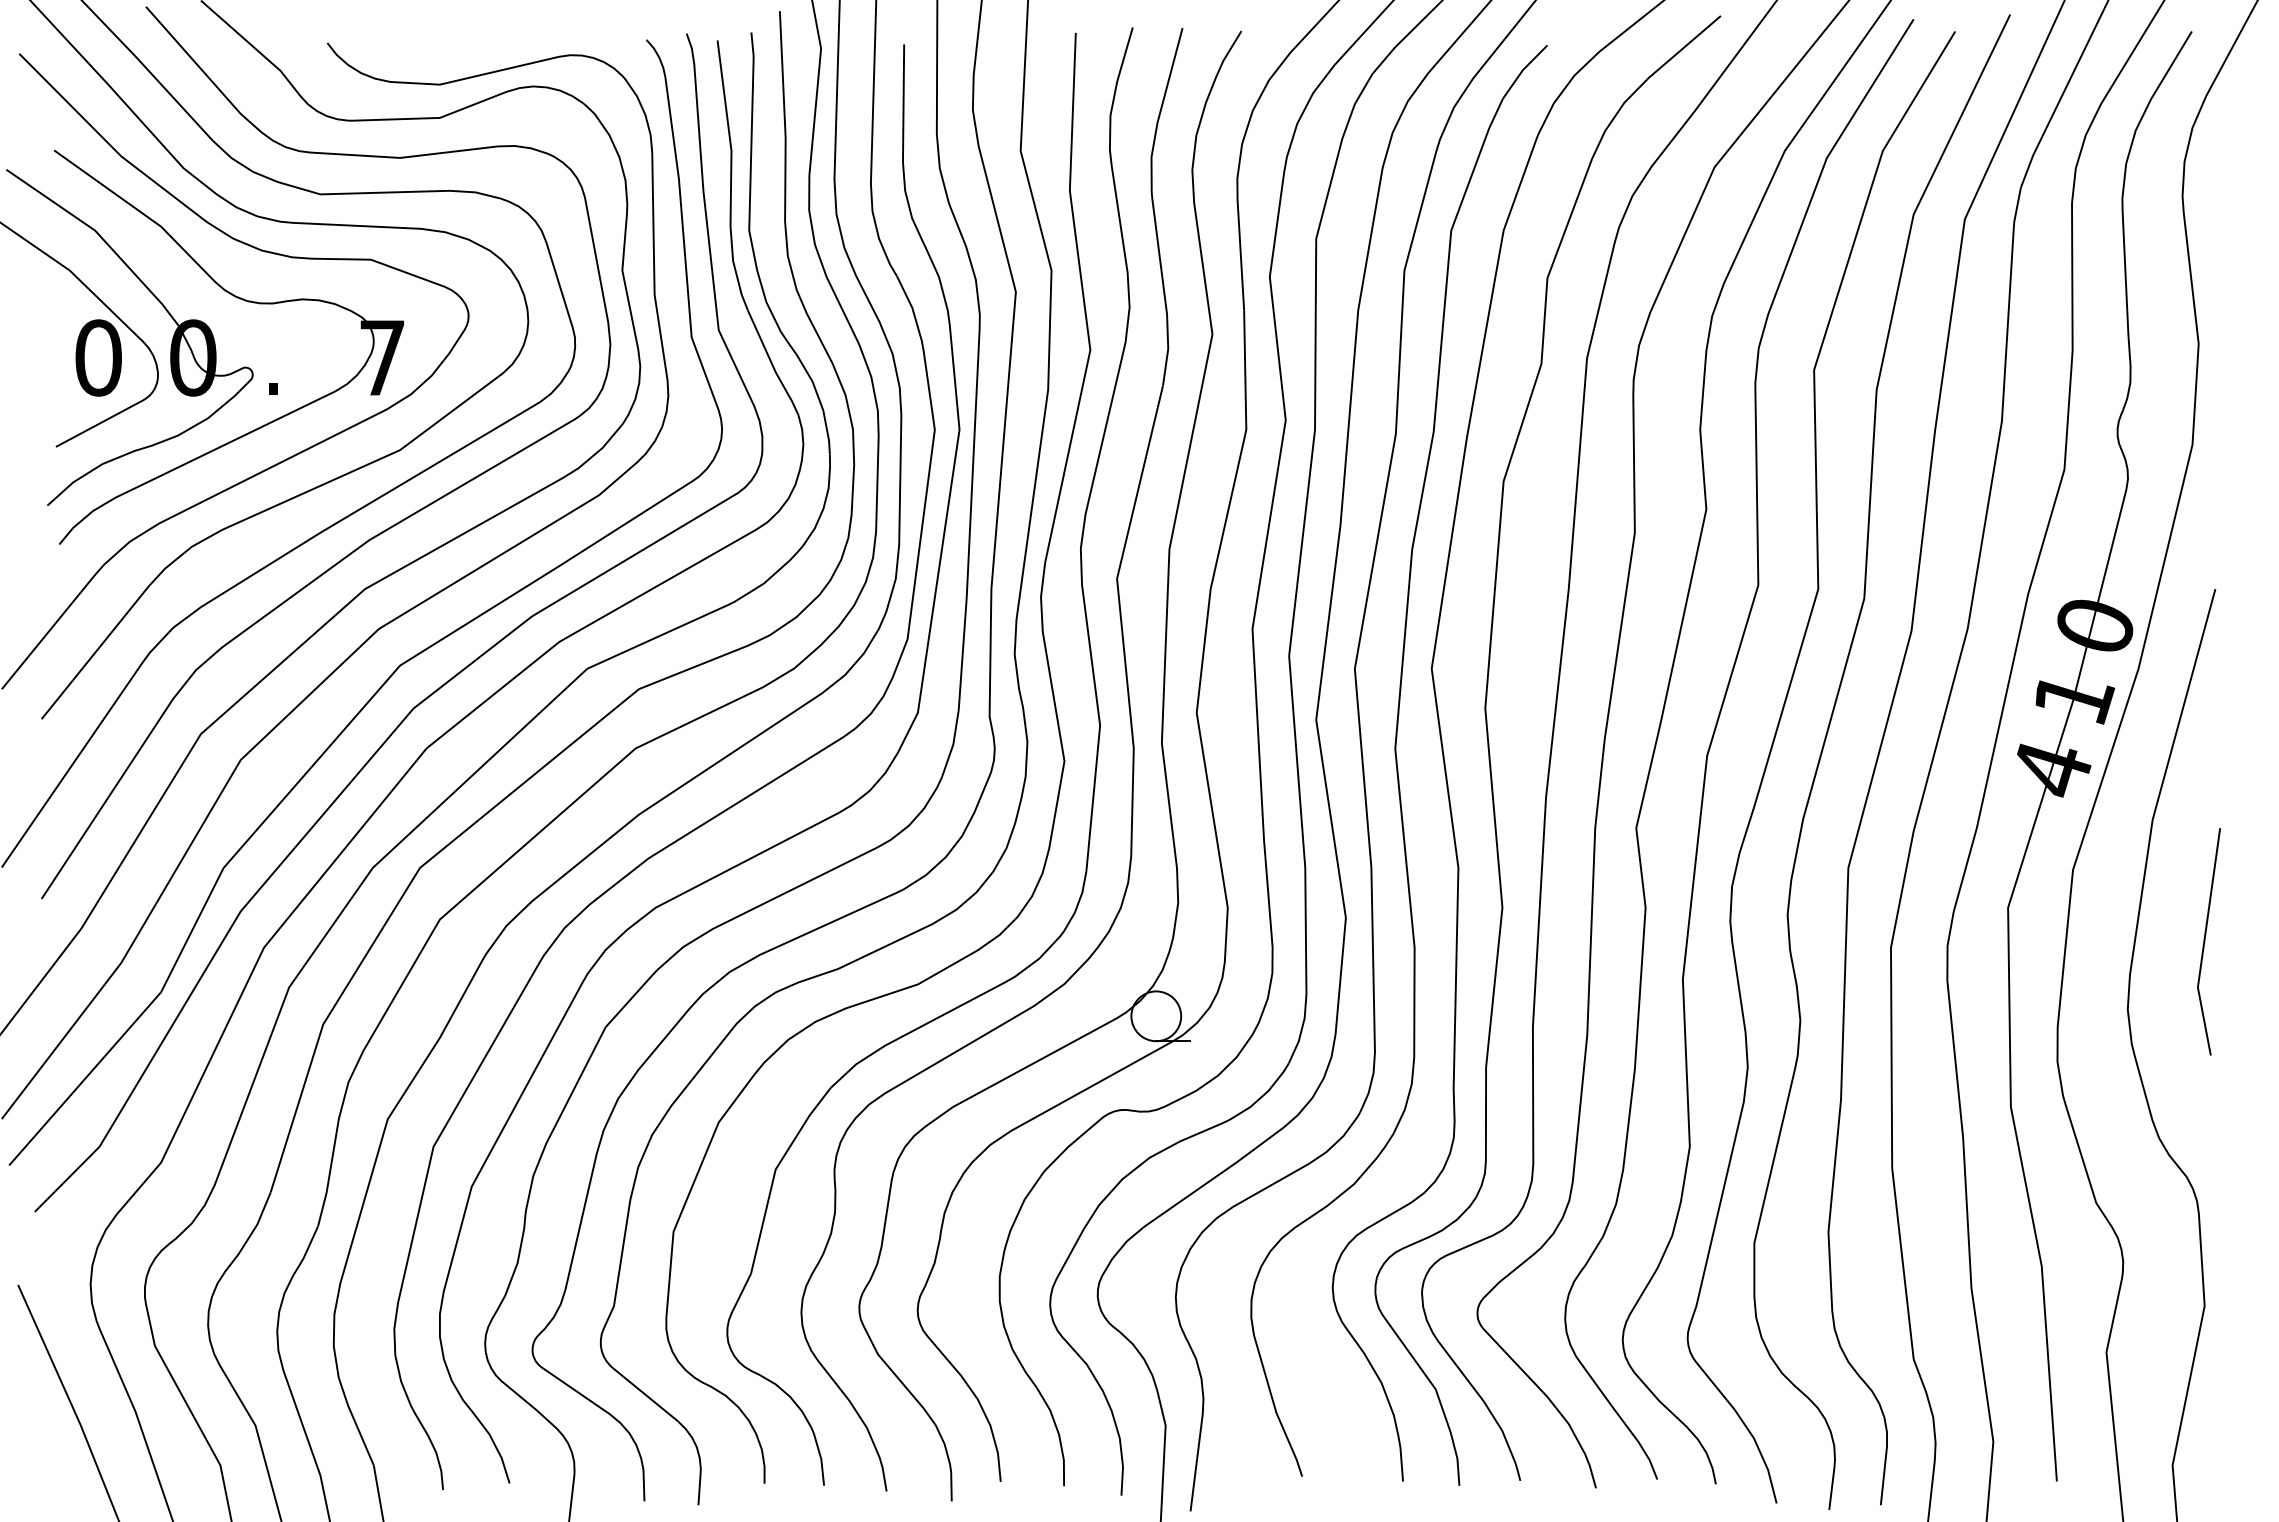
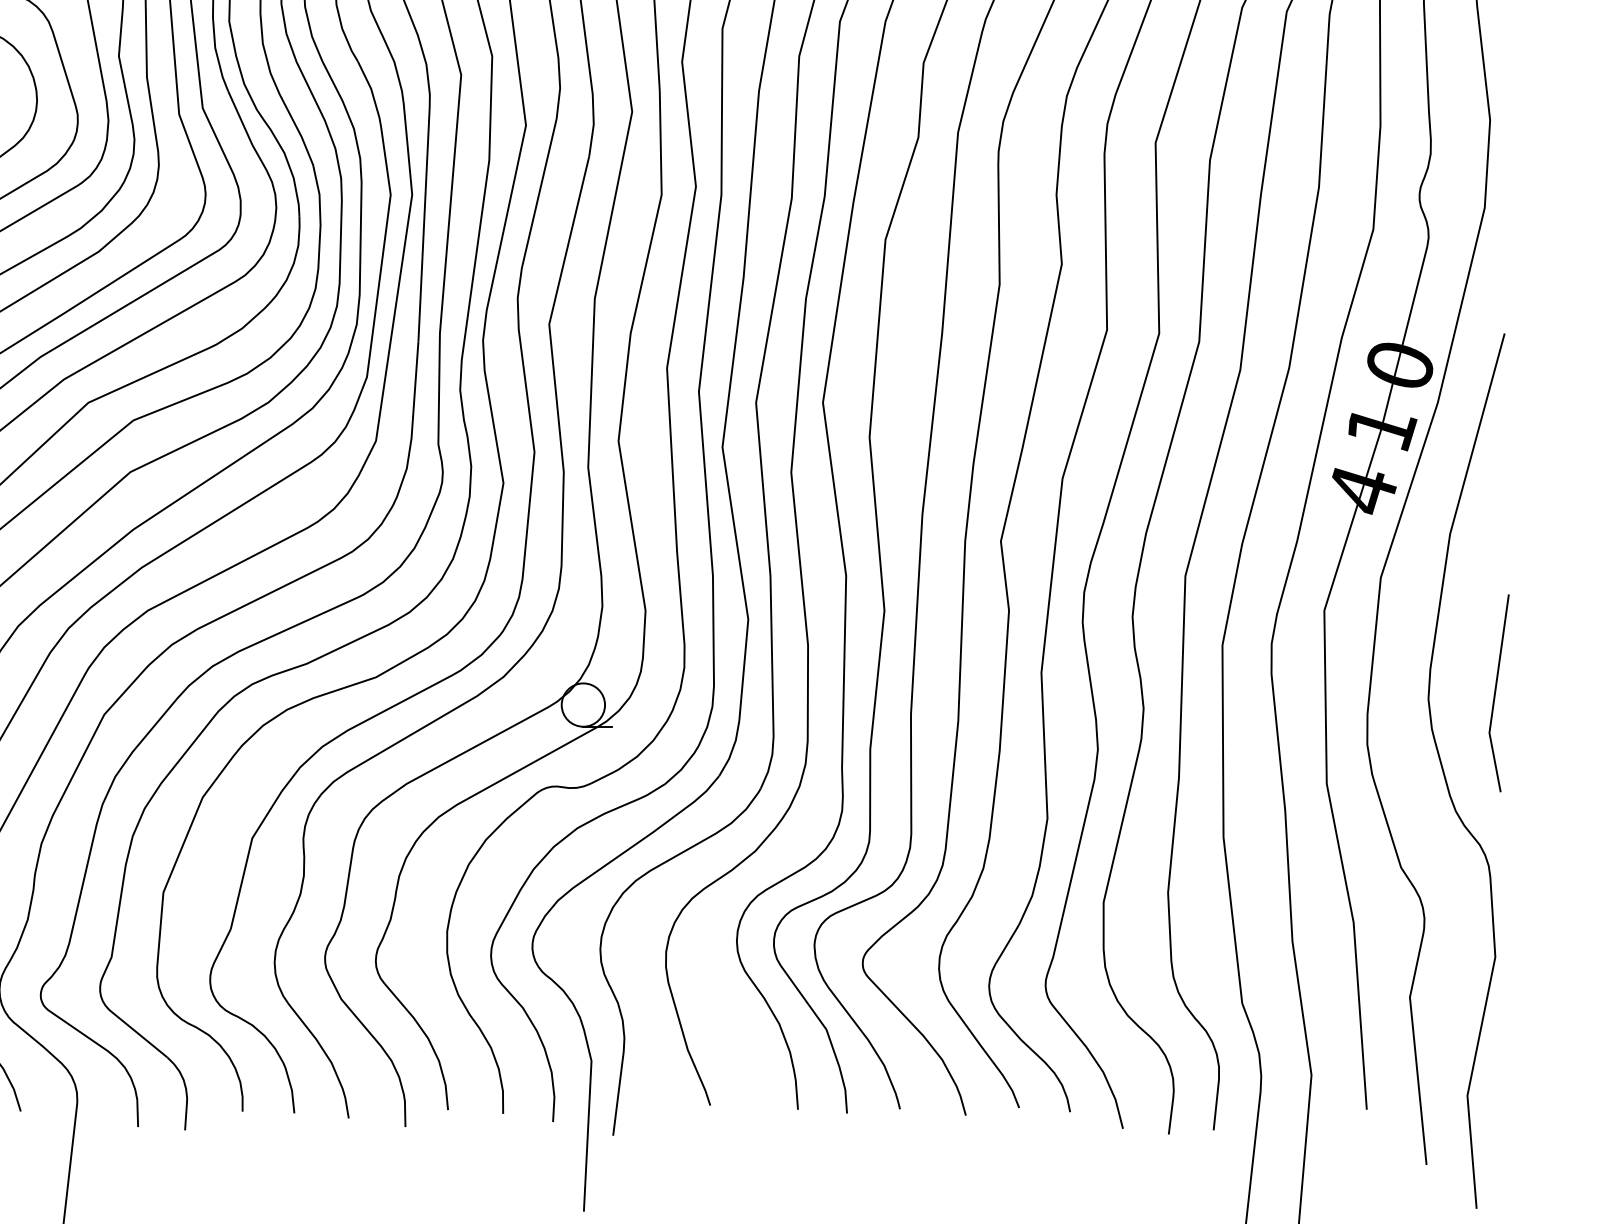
line: (2205, 941) -> (1496, 693), moved

